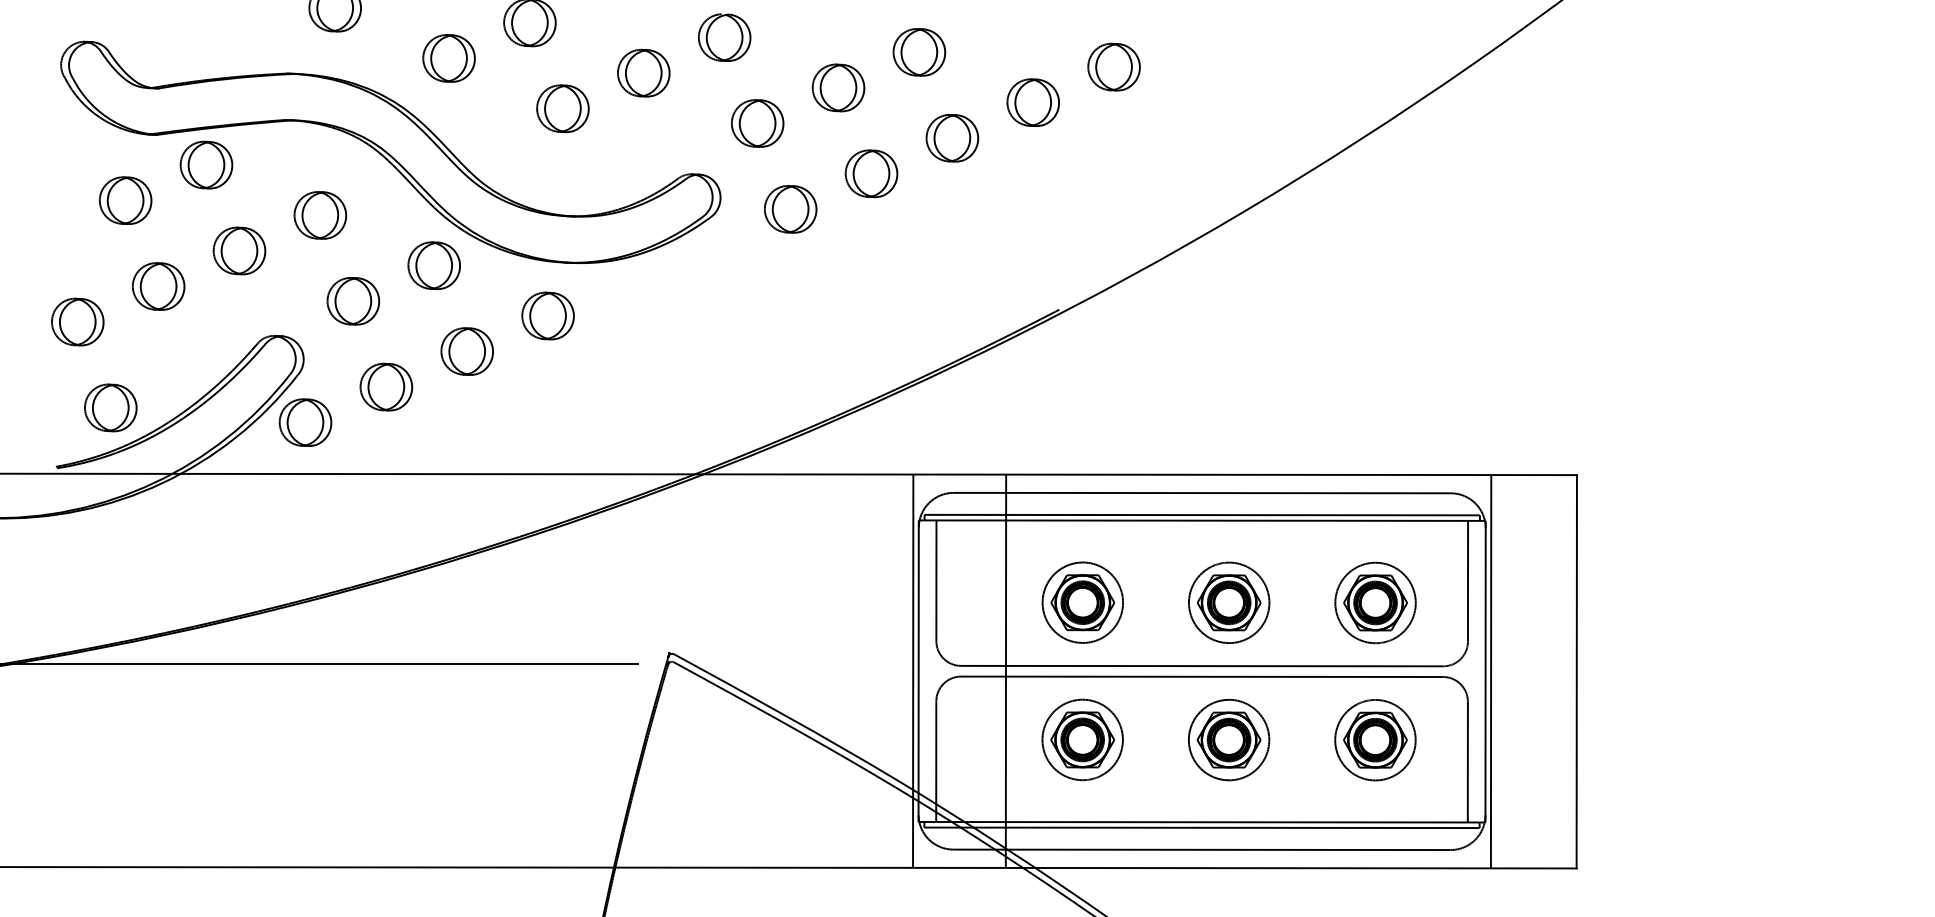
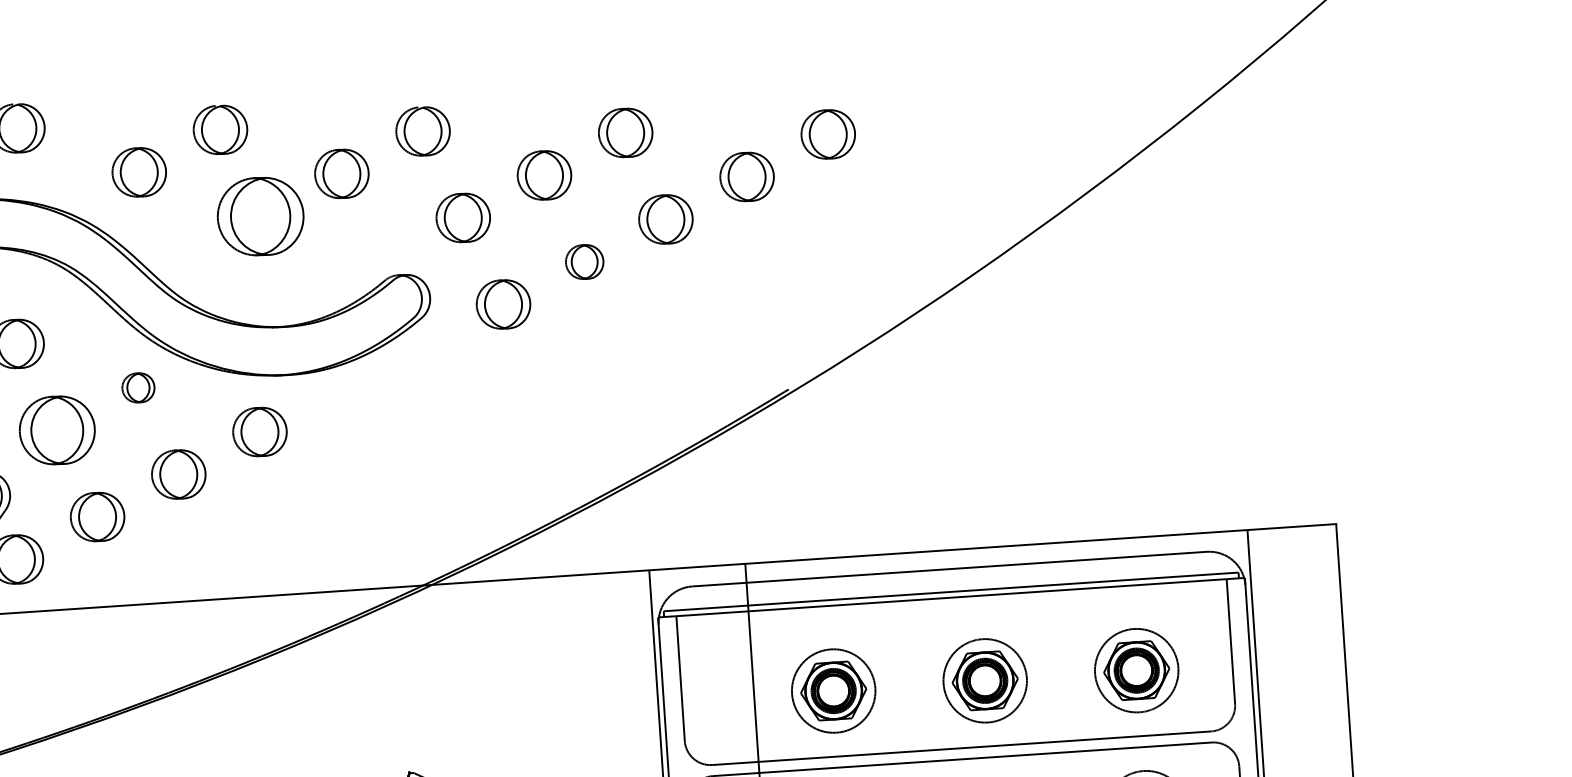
part: (562, 108) -> (260, 216), size x1.6
part: (871, 173) -> (584, 261), size x0.7
part: (433, 265) -> (137, 387), size x0.6
part: (353, 301) -> (57, 430), size x1.4

